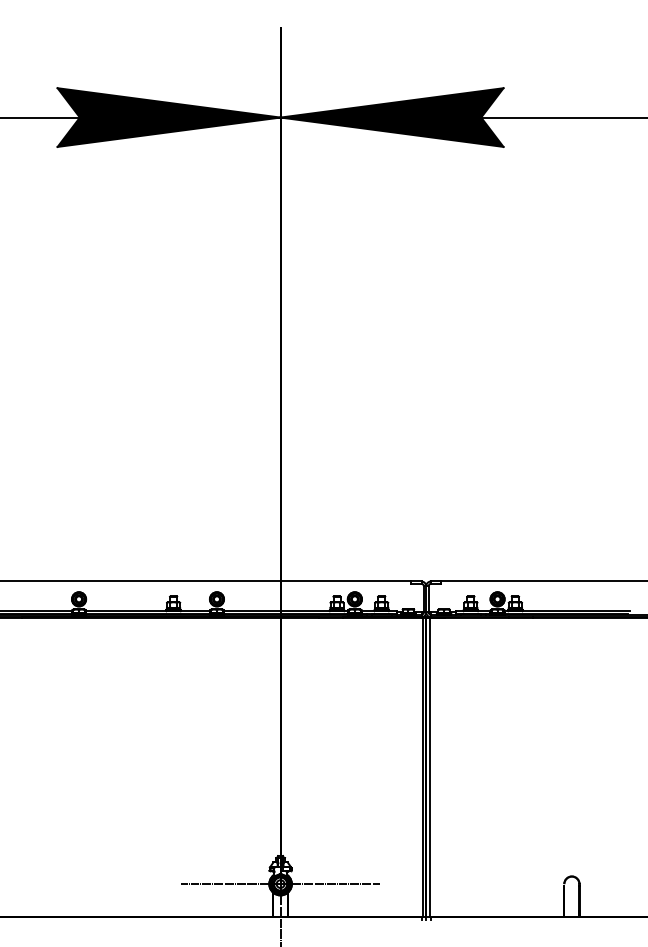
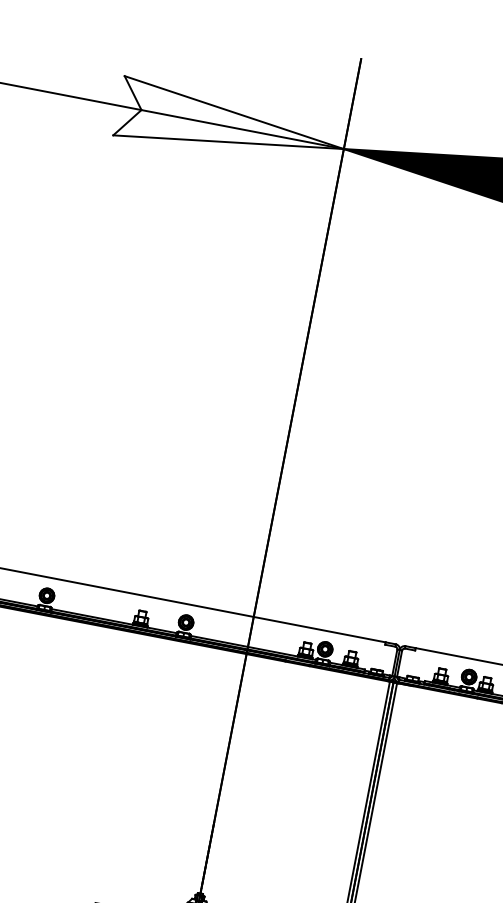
fill: (168, 117) -> (230, 127), removed

